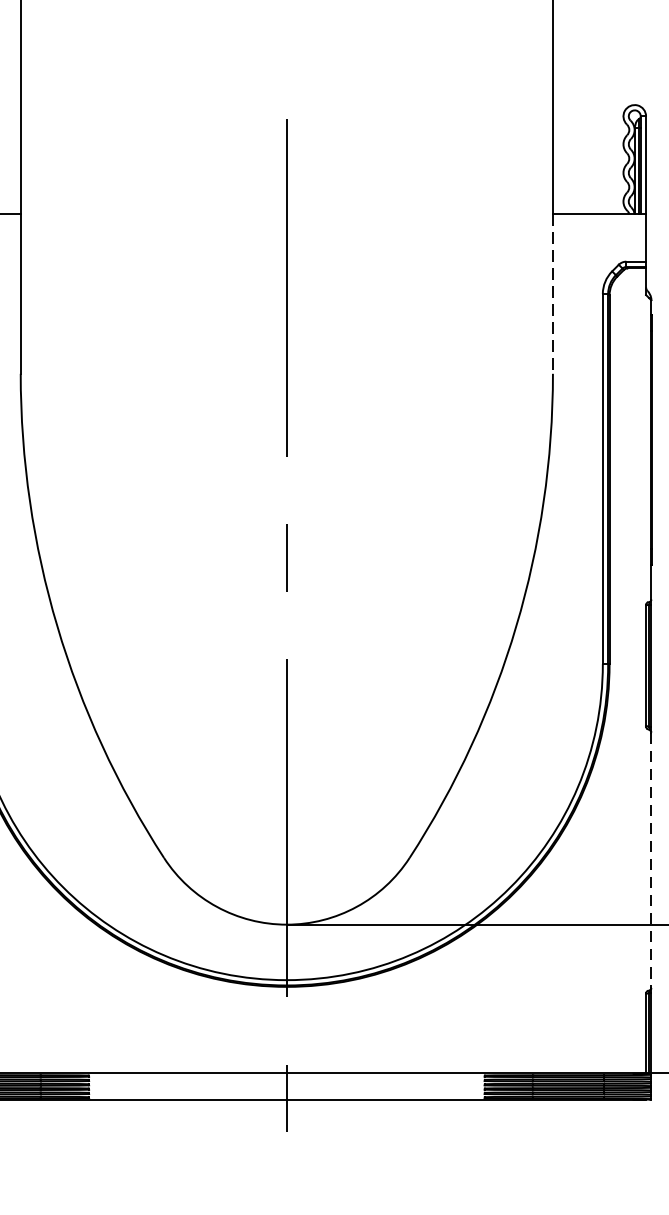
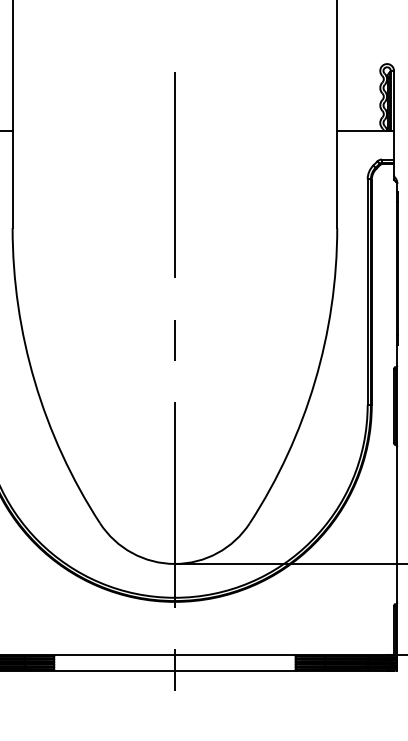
line: (553, 294) -> (337, 179), dashed -> solid
line: (651, 859) -> (397, 524), dashed -> solid

